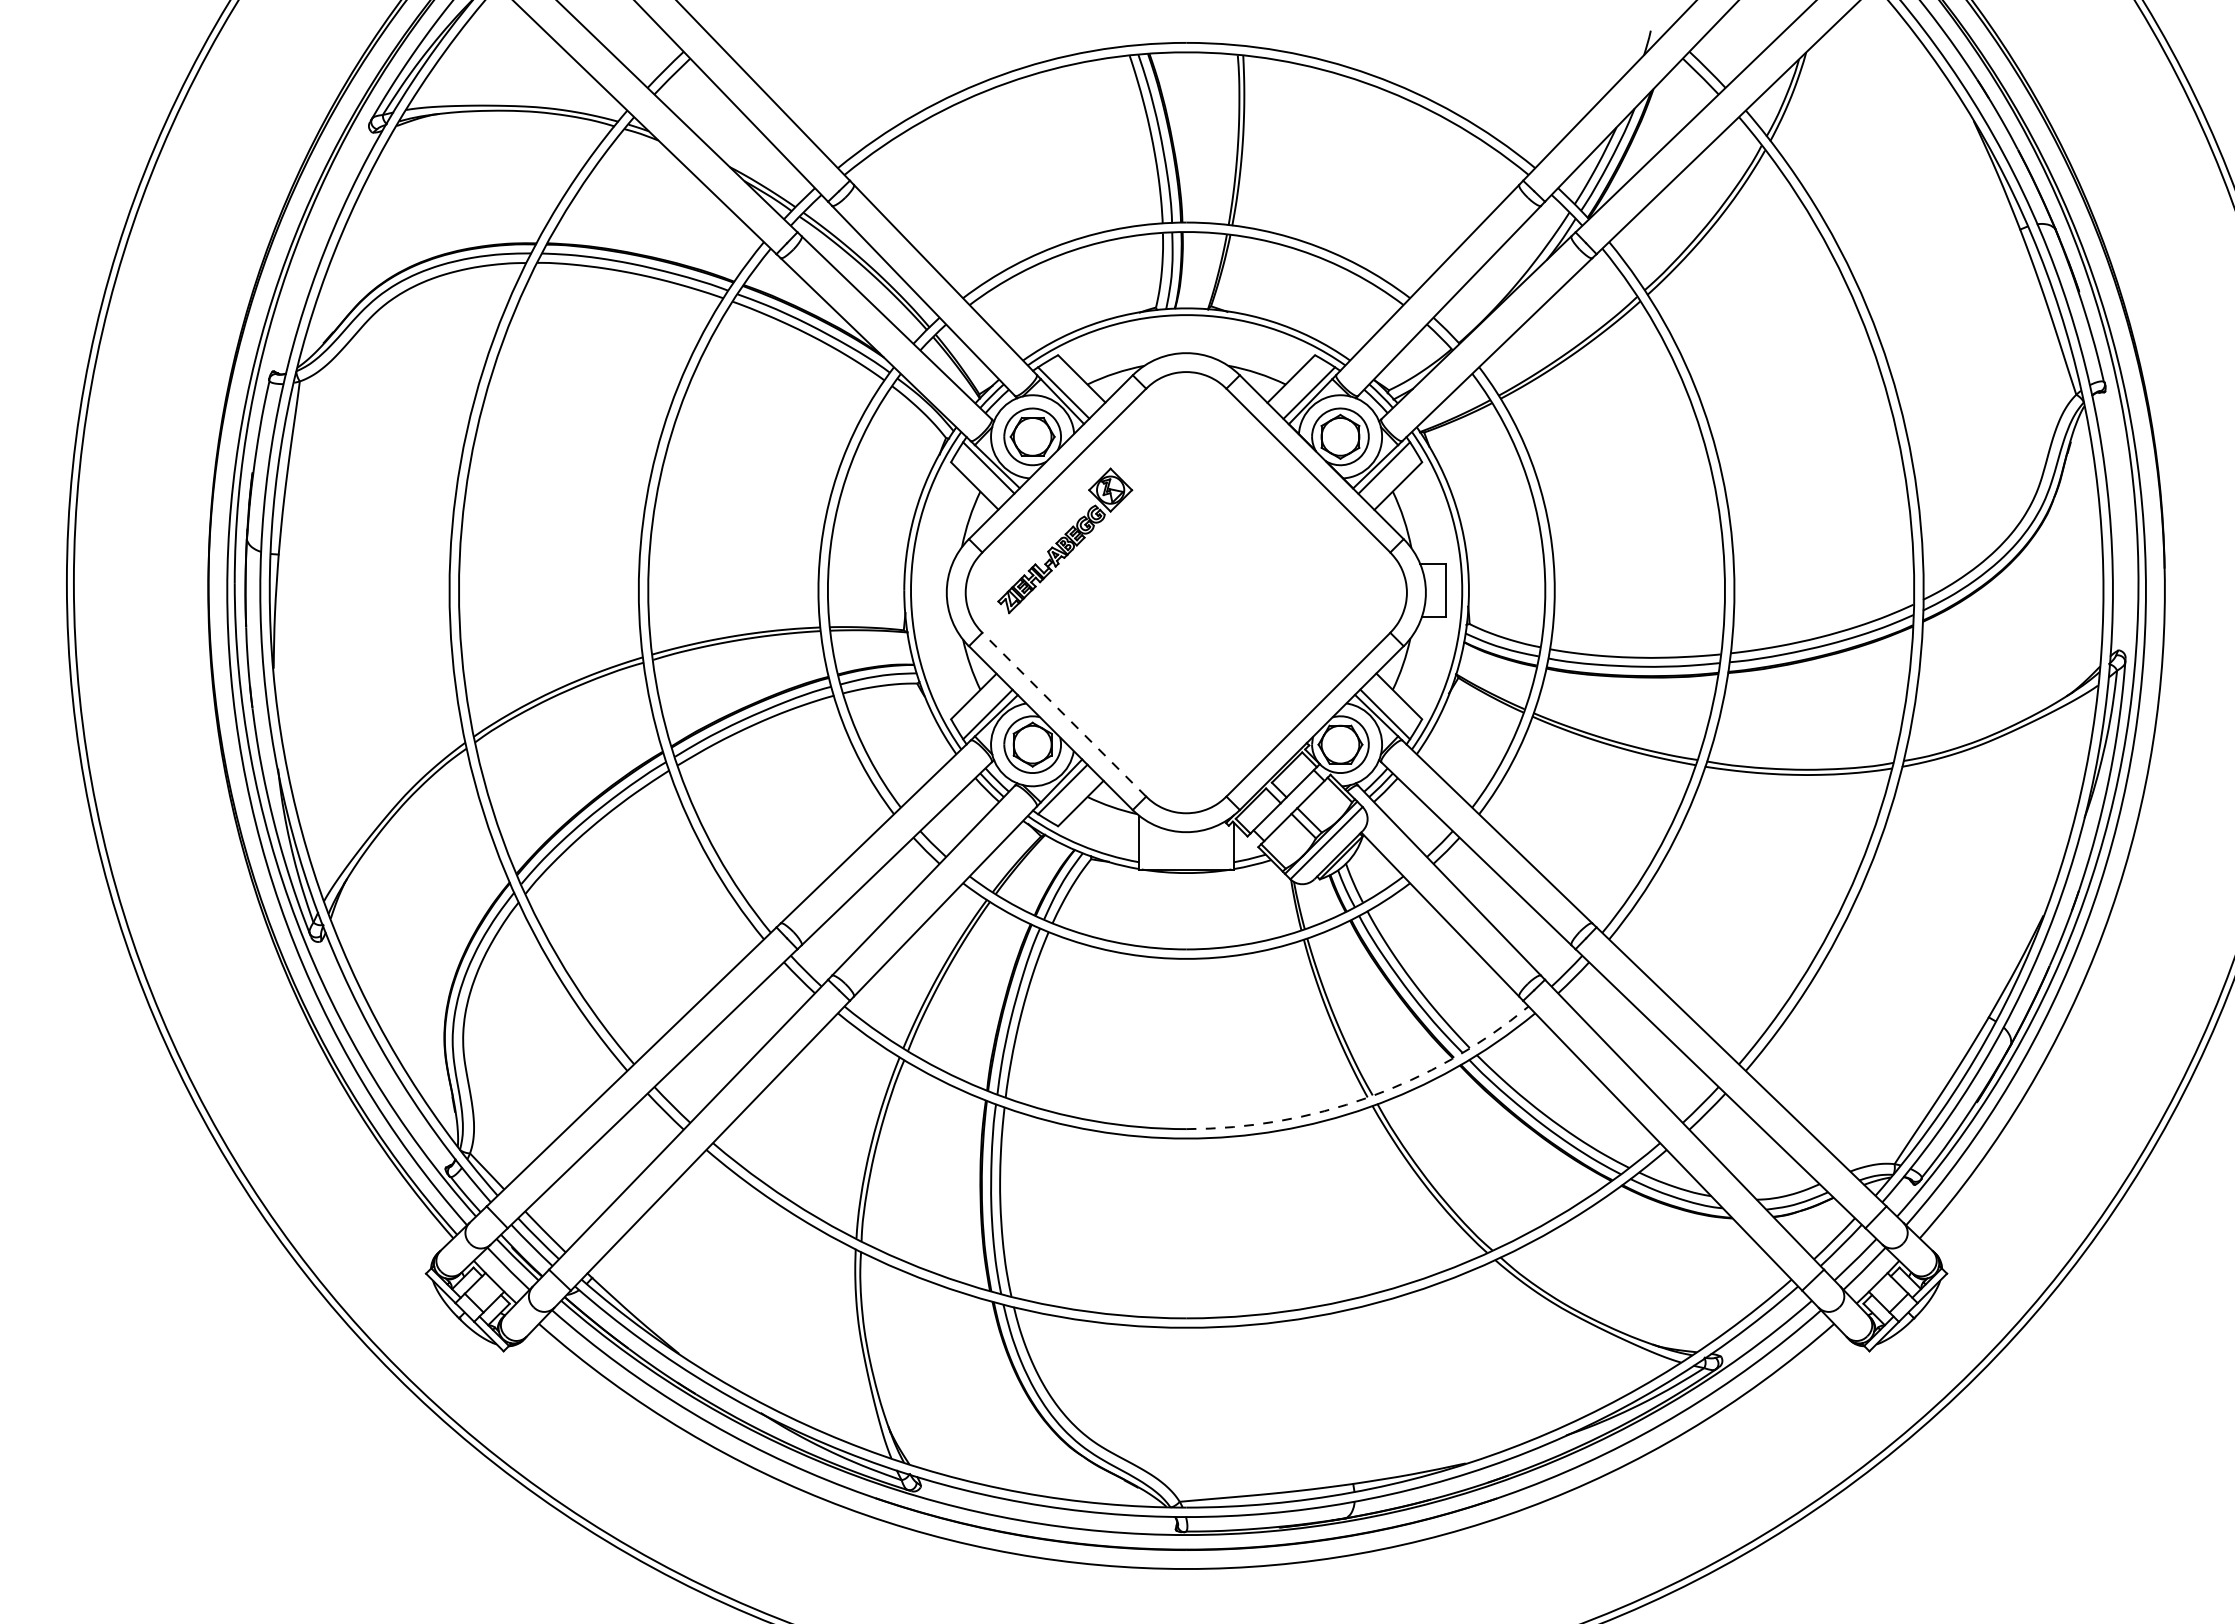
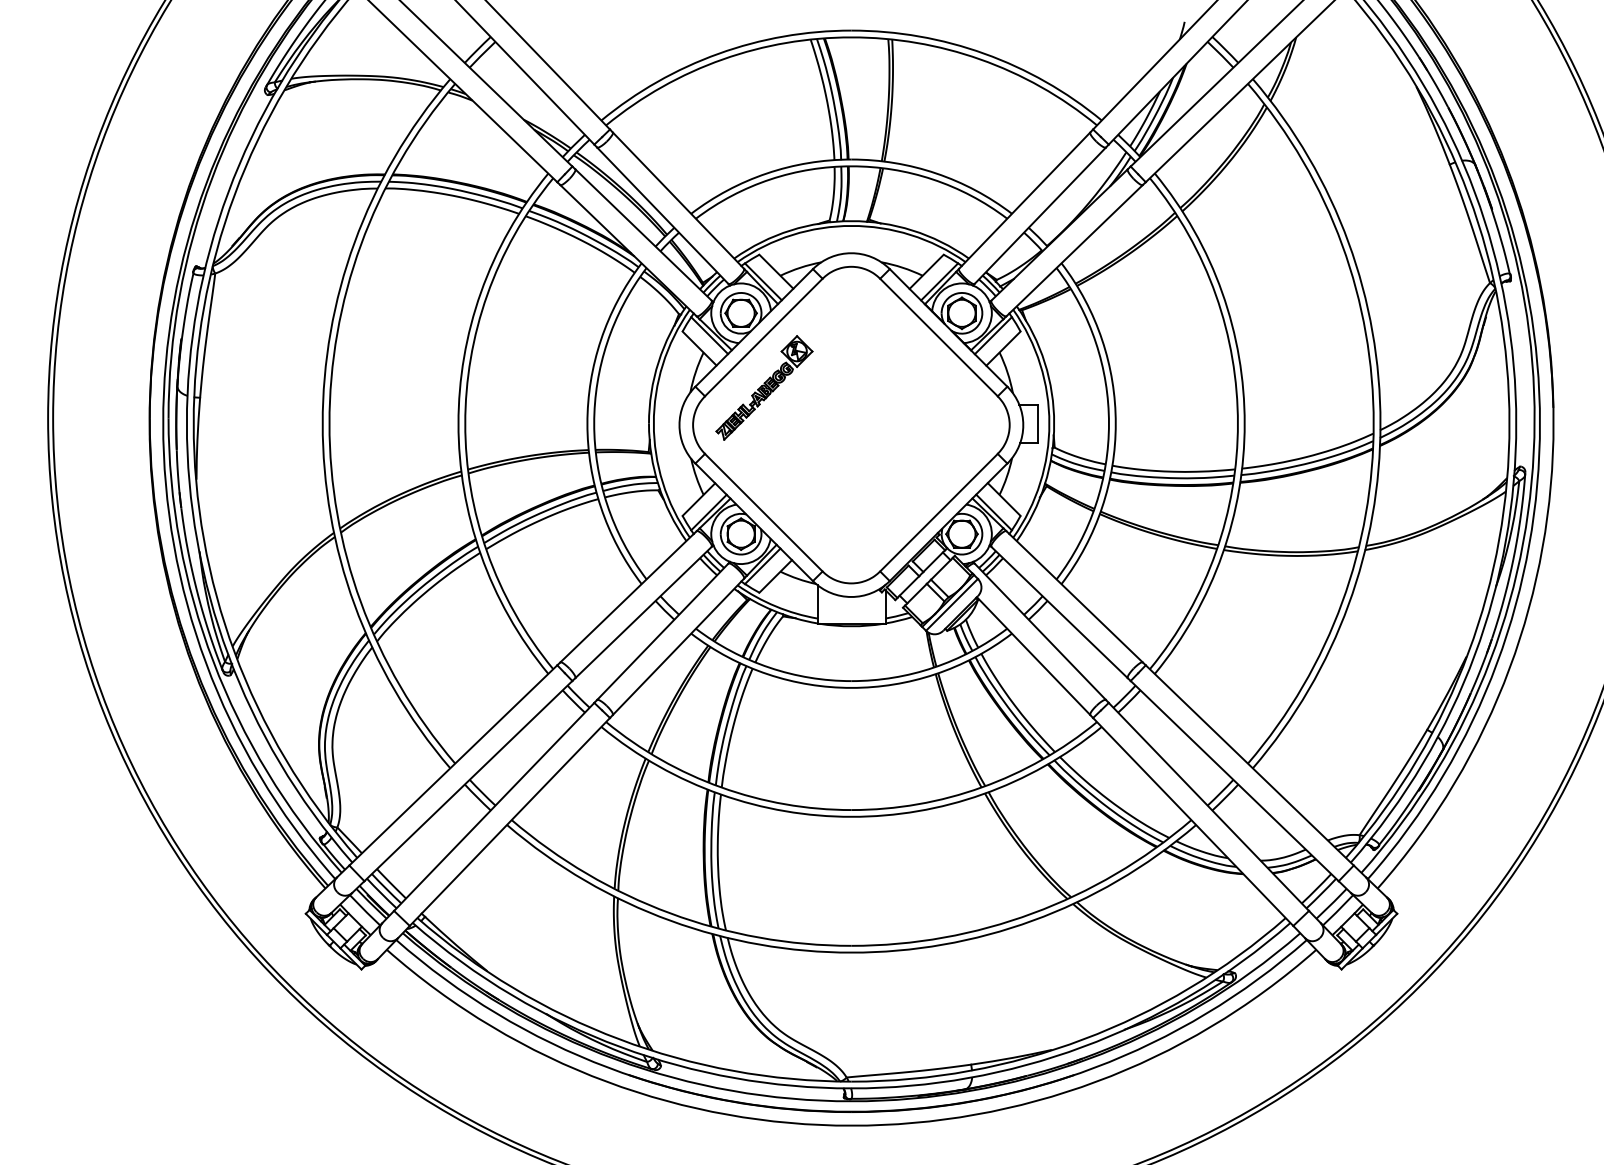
line: (1063, 714) -> (763, 512), dashed -> solid
arc: (1369, 1097) -> (982, 787), dashed -> solid

